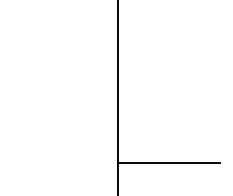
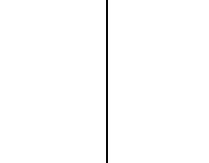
line: (168, 162) -> (147, 147), removed

